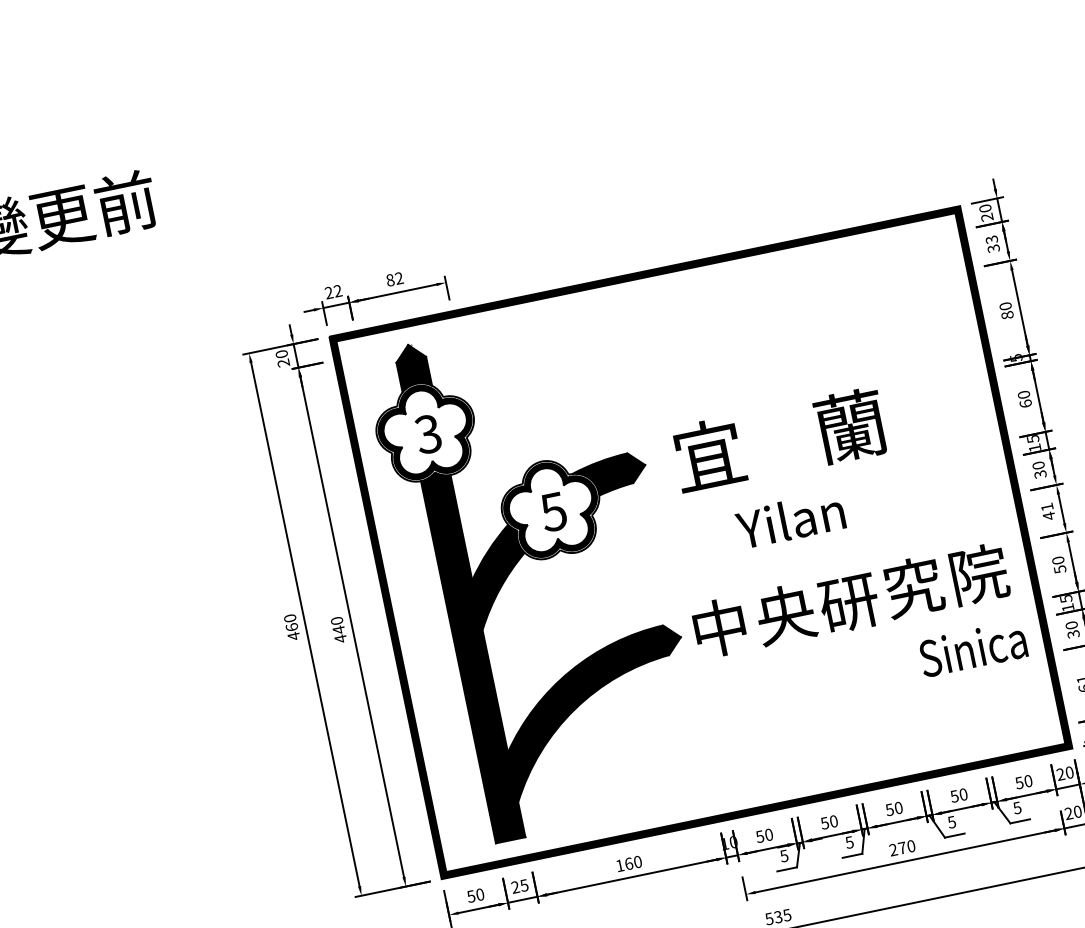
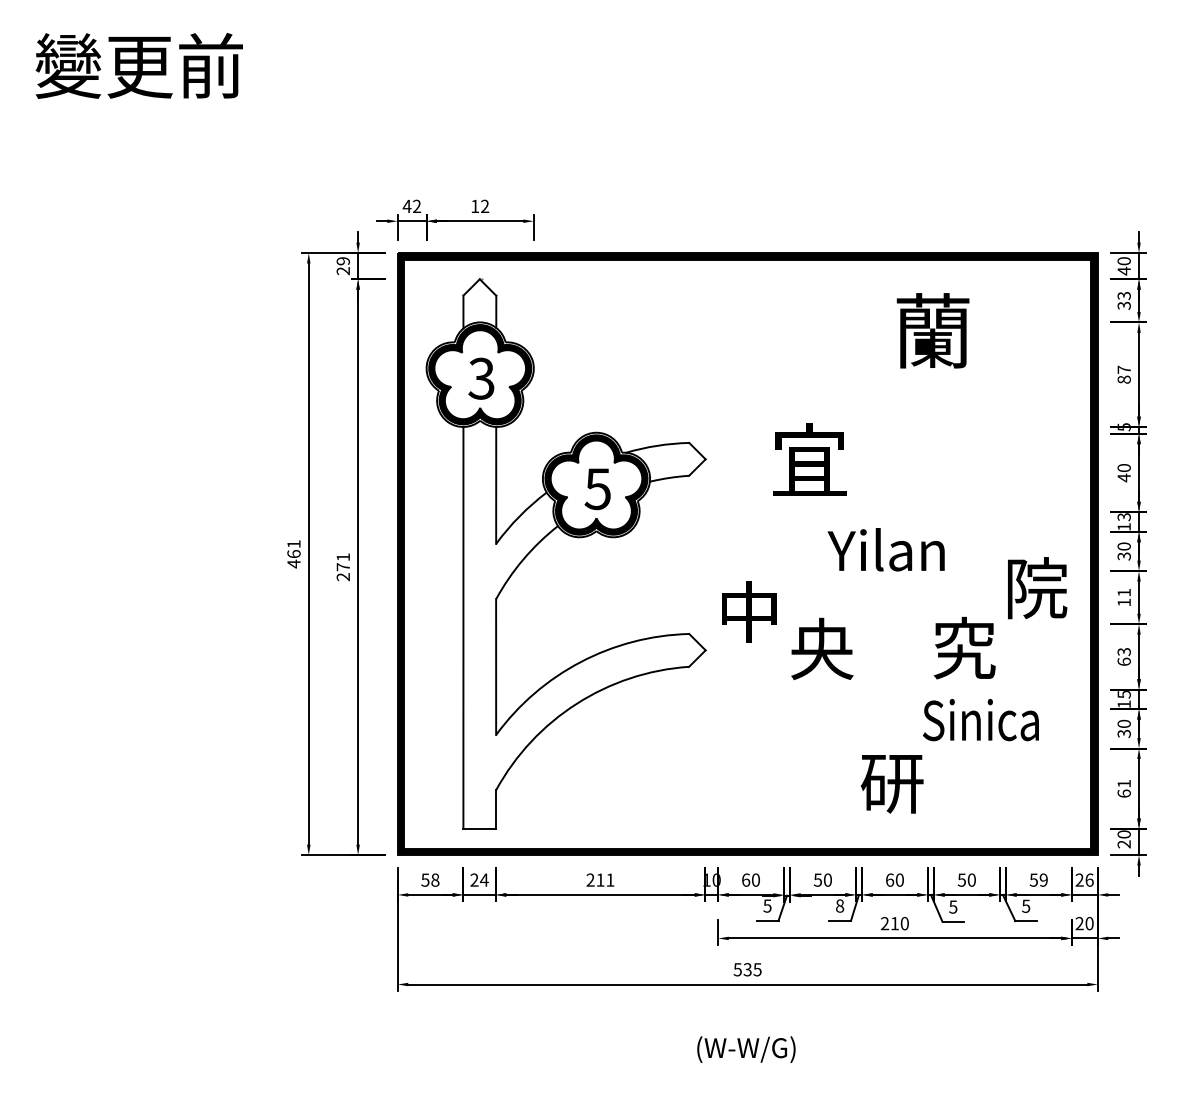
text: (986, 217) -> (1123, 270), 20 -> 40
text: (390, 280) -> (475, 206), 82 -> 12
text: (328, 292) -> (406, 205), 22 -> 42
text: (1004, 306) -> (1123, 369), 80 -> 87
text: (281, 354) -> (342, 261), 20 -> 29
fill: (412, 366) -> (479, 303), removed
text: (1025, 403) -> (1123, 477), 60 -> 40
text: (850, 425) -> (932, 330), moved
text: (1032, 438) -> (1123, 516), 15 -> 13
text: (708, 454) -> (809, 459), moved
fill: (609, 474) -> (665, 461), removed
text: (1048, 516) -> (1123, 602), 41 -> 11
text: (789, 519) -> (885, 549), moved
text: (1058, 564) -> (1123, 656), 50 -> 63
text: (979, 574) -> (1037, 588), moved
text: (849, 604) -> (892, 784), moved
text: (289, 618) -> (293, 544), 460 -> 461
text: (720, 627) -> (749, 611), moved
text: (339, 630) -> (343, 567), 440 -> 271
fill: (566, 636) -> (584, 624), removed
text: (972, 649) -> (980, 720), moved
text: (1069, 772) -> (1089, 879), 20 -> 26
text: (1028, 780) -> (1043, 879), 50 -> 59
text: (889, 809) -> (889, 879), 50 -> 60
text: (759, 836) -> (745, 879), 50 -> 60
text: (849, 842) -> (839, 905), 5 -> 8
text: (901, 848) -> (894, 923), 270 -> 210
text: (628, 863) -> (600, 879), 160 -> 211
text: (523, 885) -> (483, 879), 25 -> 24
text: (480, 894) -> (435, 880), 50 -> 58

